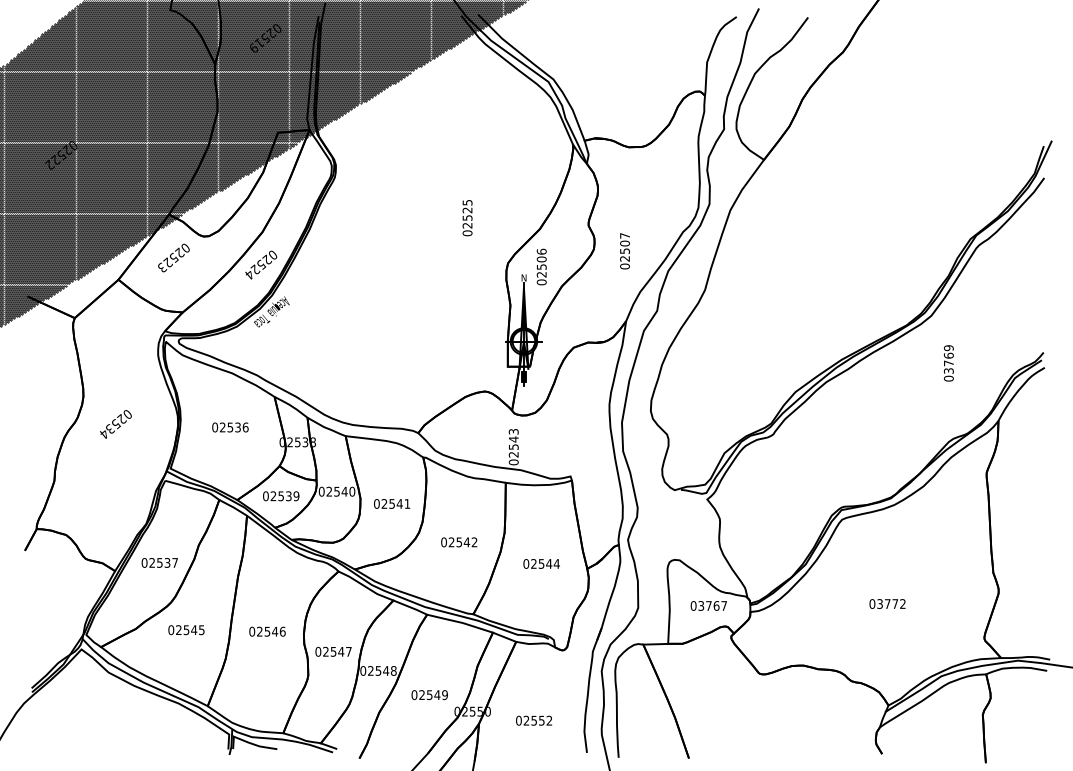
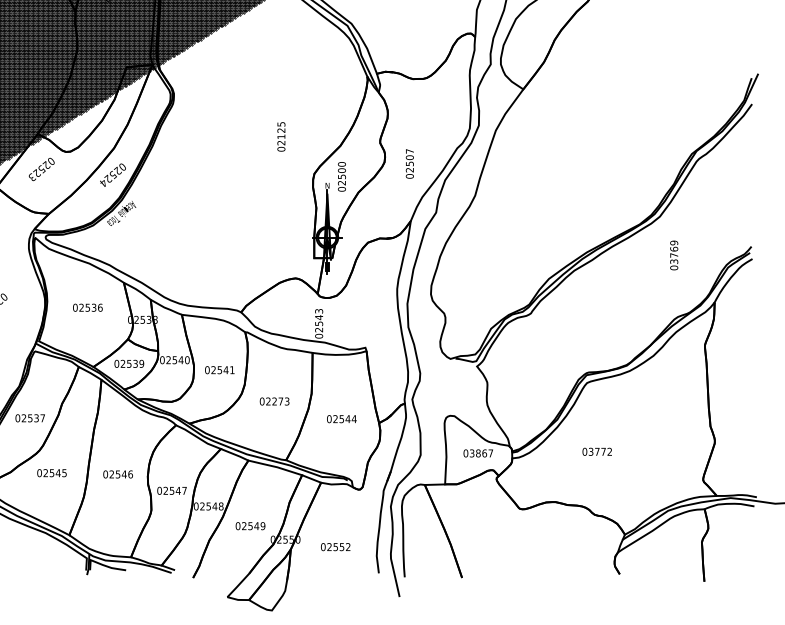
text: (467, 217) -> (281, 136), 02525 -> 02125
text: (541, 251) -> (341, 164), 02506 -> 02500
text: (466, 542) -> (280, 401), 02542 -> 02273
text: (887, 603) -> (597, 451), moved
text: (708, 605) -> (478, 453), 03767 -> 03867

